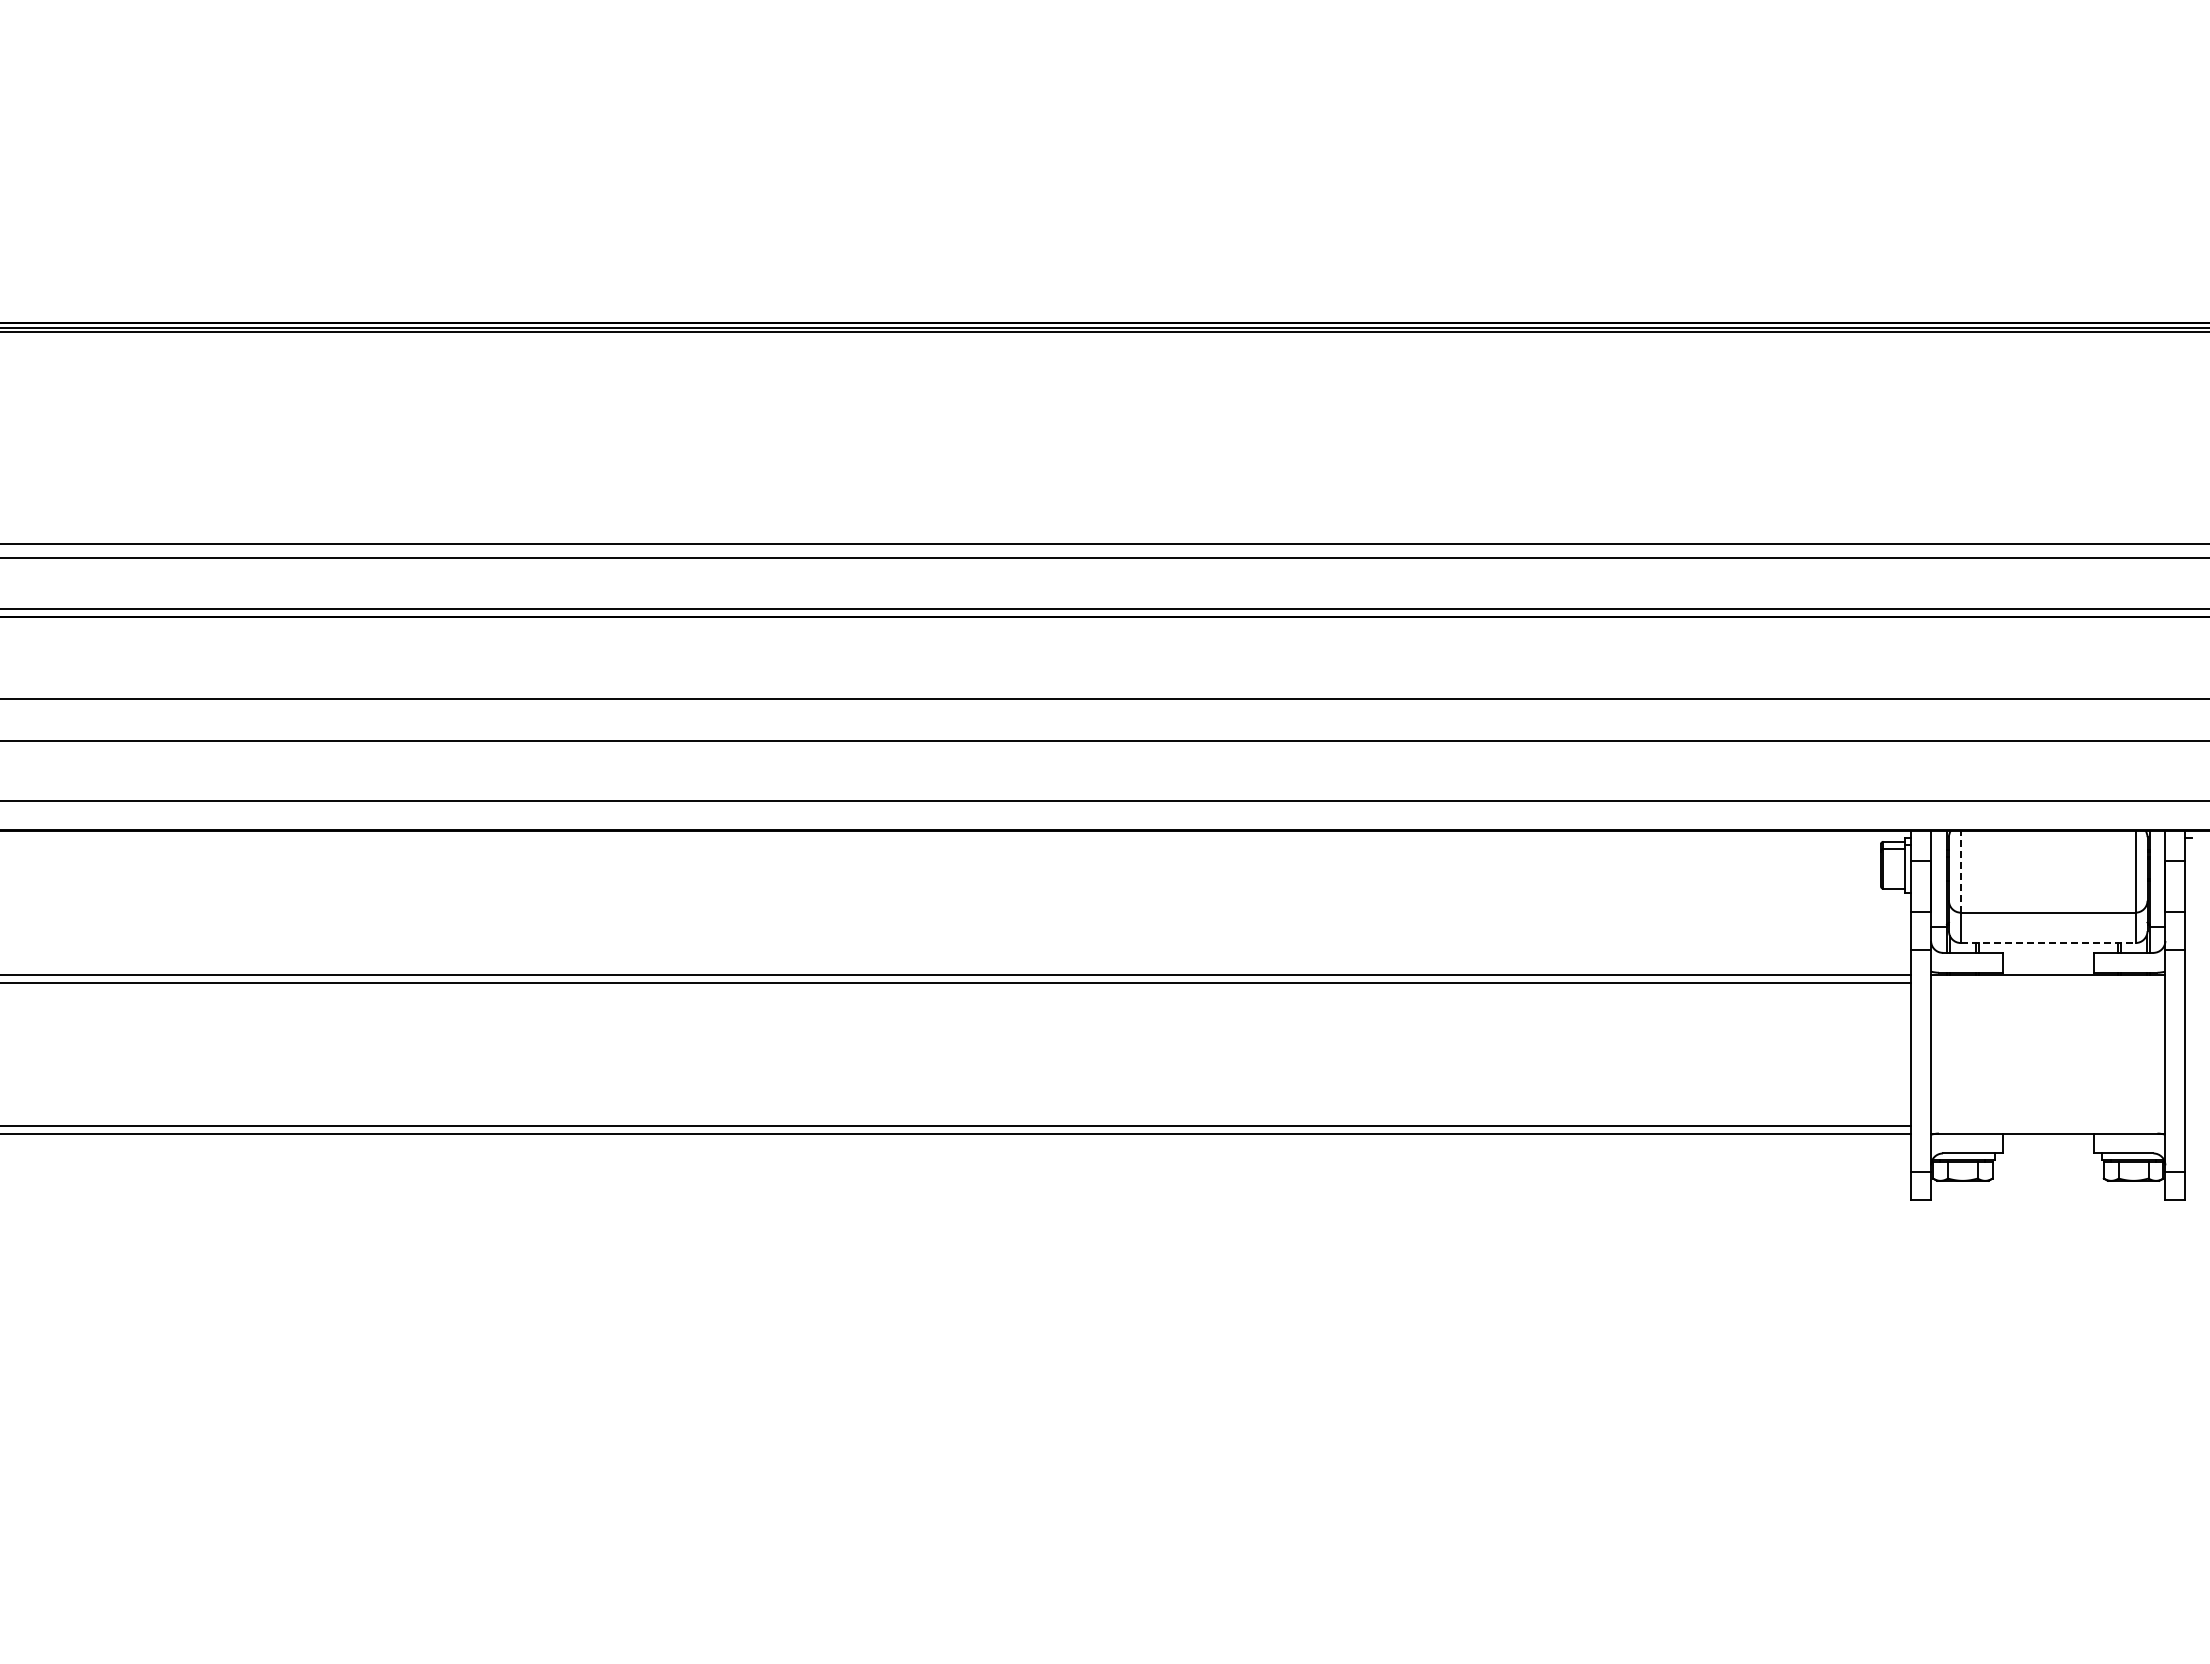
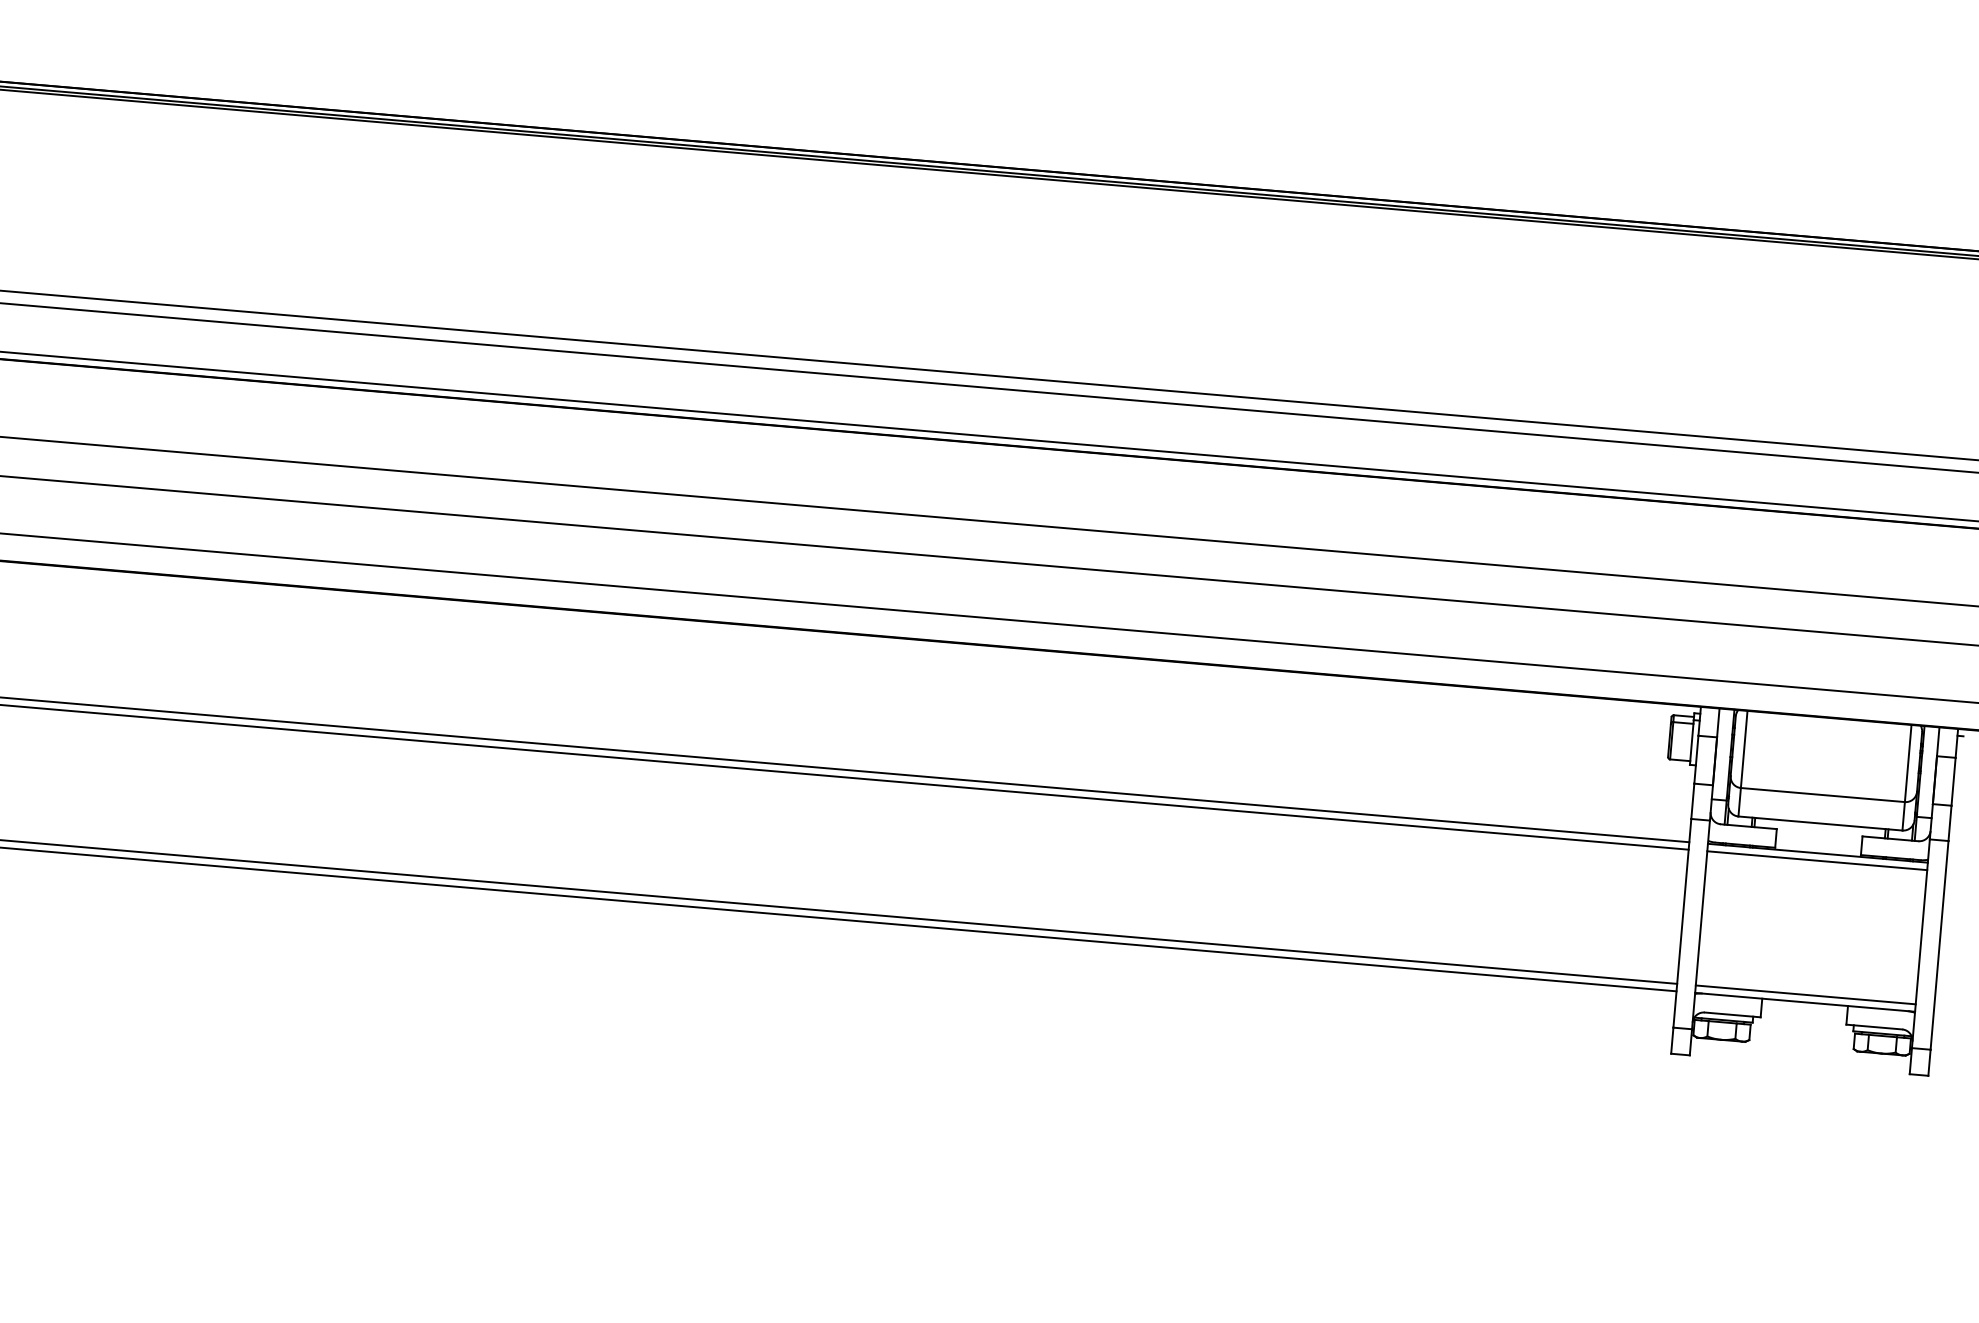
line: (1960, 871) -> (1743, 749), dashed -> solid
line: (2048, 943) -> (1820, 823), dashed -> solid
line: (2048, 982) -> (1817, 860), added
line: (2048, 1125) -> (1806, 994), added

